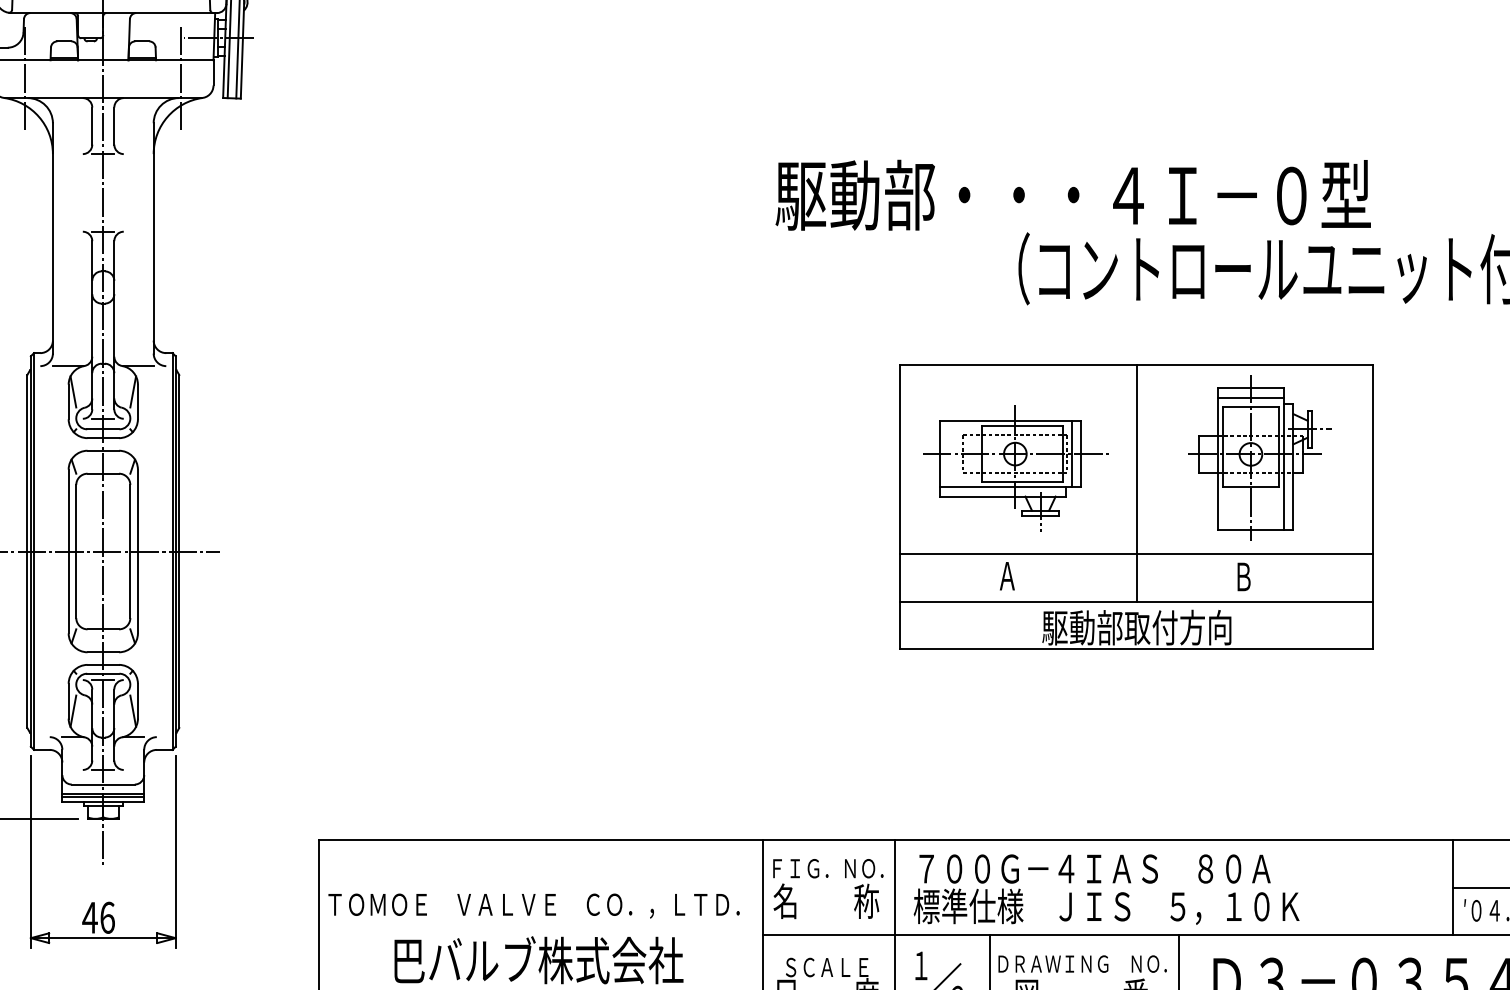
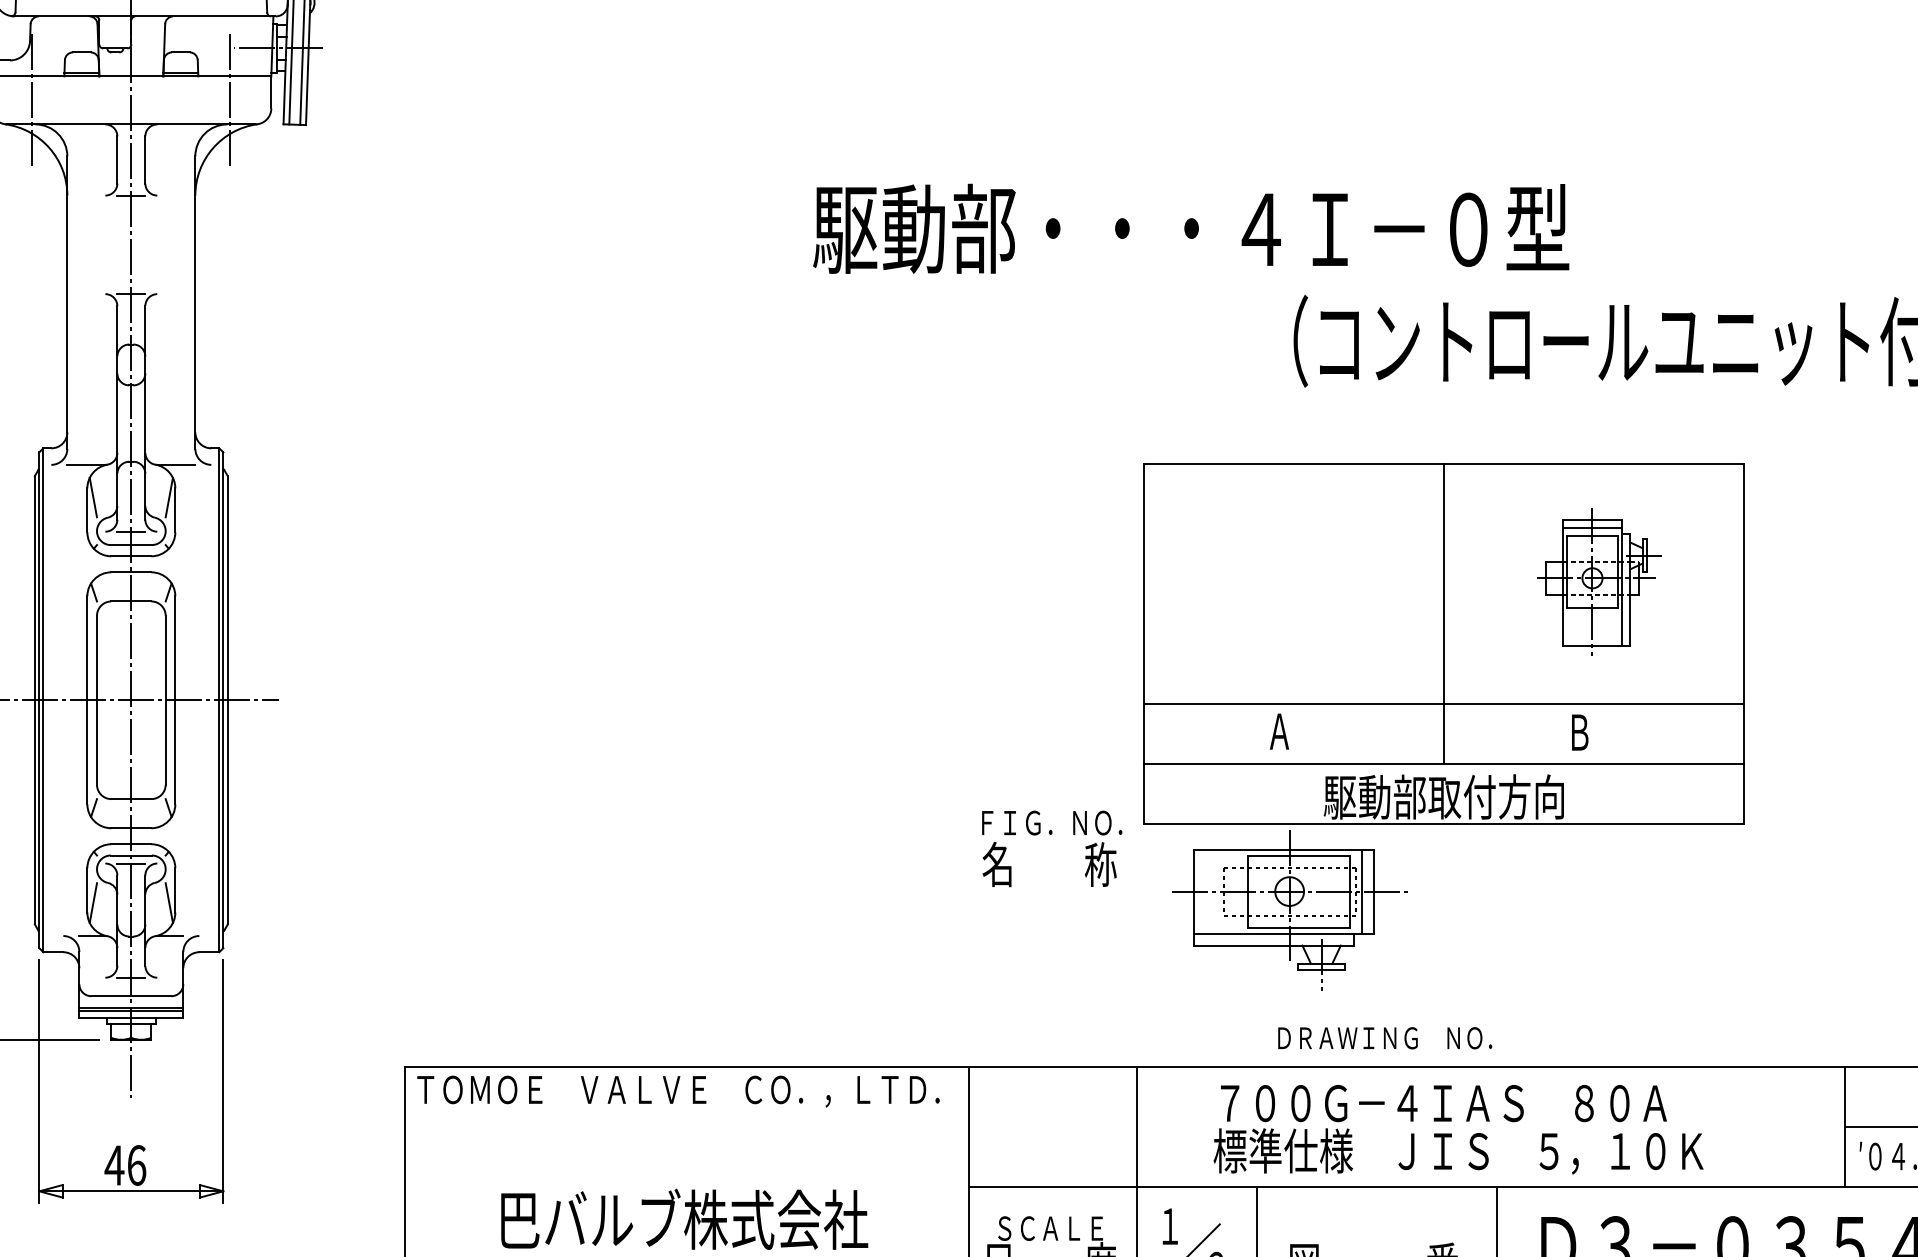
text: (1073, 195) -> (1191, 228), moved
part: (1260, 457) -> (1600, 581), size x0.7
part: (1015, 469) -> (1289, 910), moved
text: (828, 888) -> (1052, 848), moved
text: (1106, 889) -> (1458, 1129), moved
text: (534, 906) -> (678, 1091), moved
text: (1082, 964) -> (1385, 1038), moved

